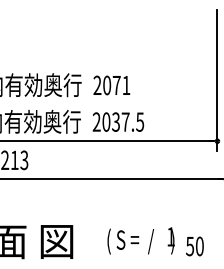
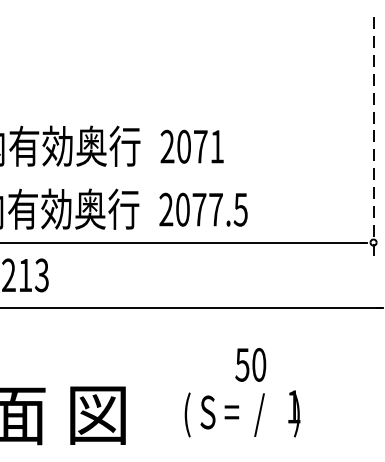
line: (217, 80) -> (373, 138), solid -> dashed
text: (116, 121) -> (200, 208), 2037.5 -> 2077.5
text: (194, 246) -> (250, 364), moved

